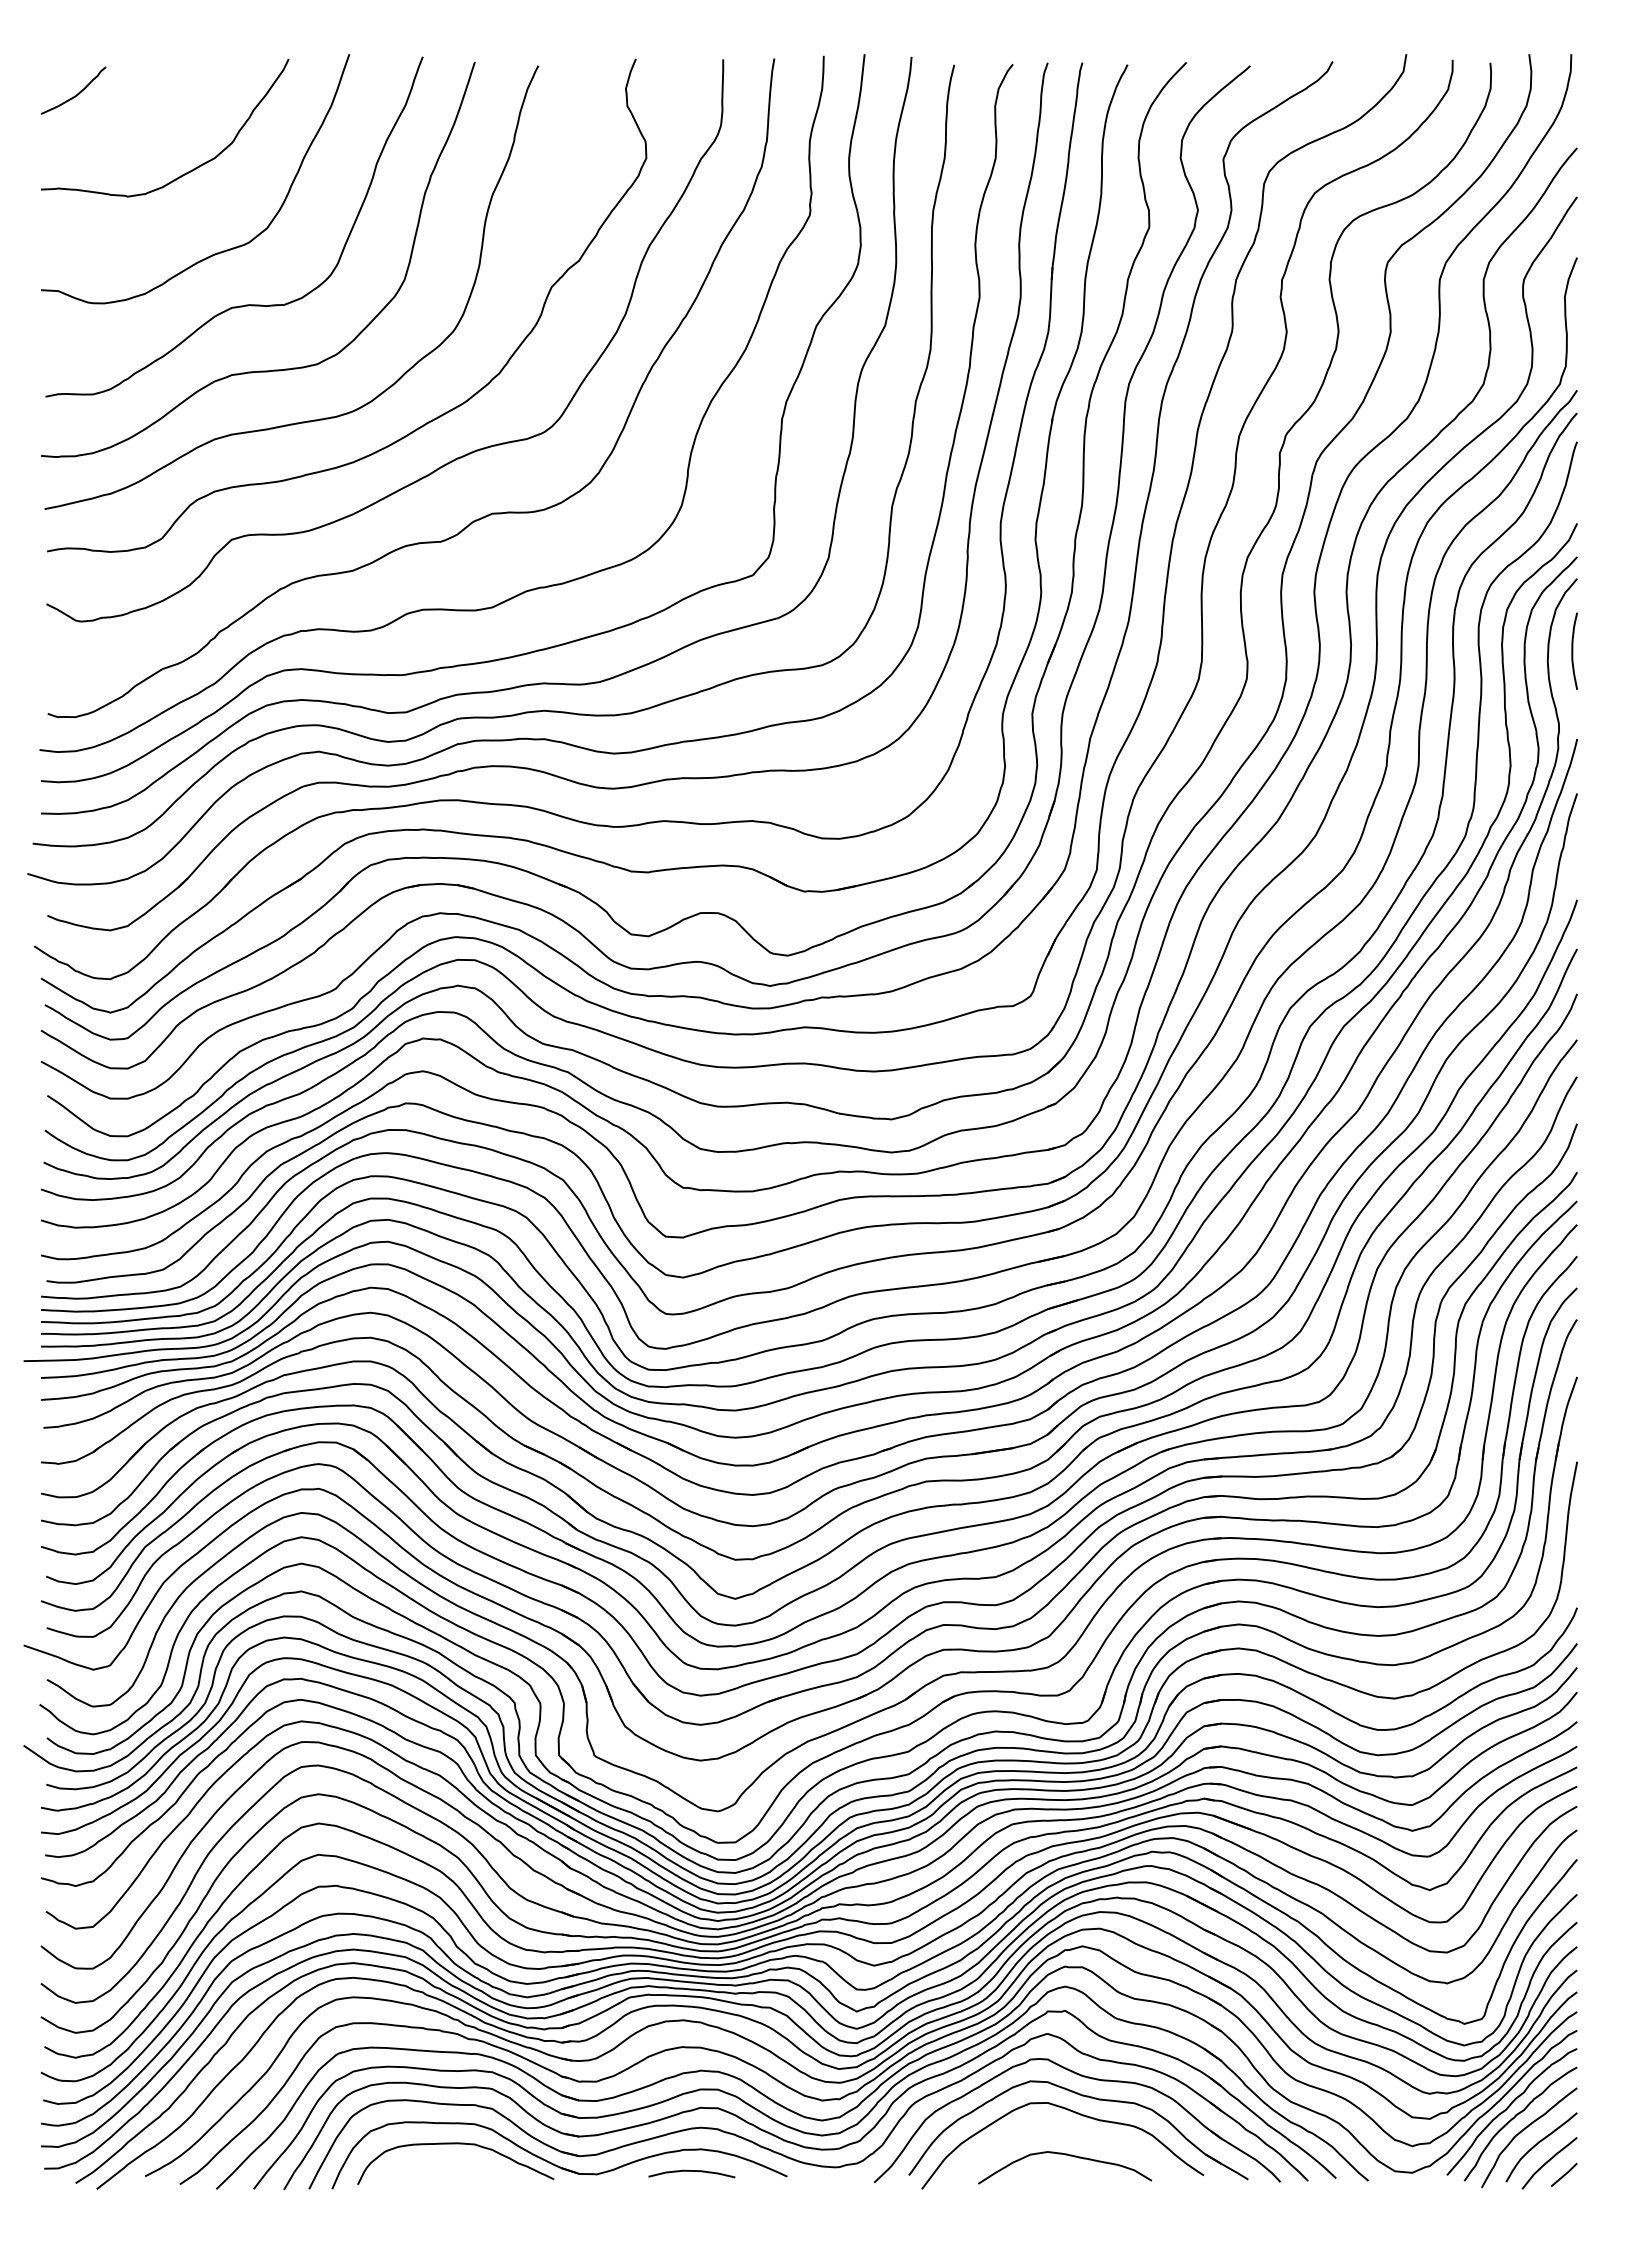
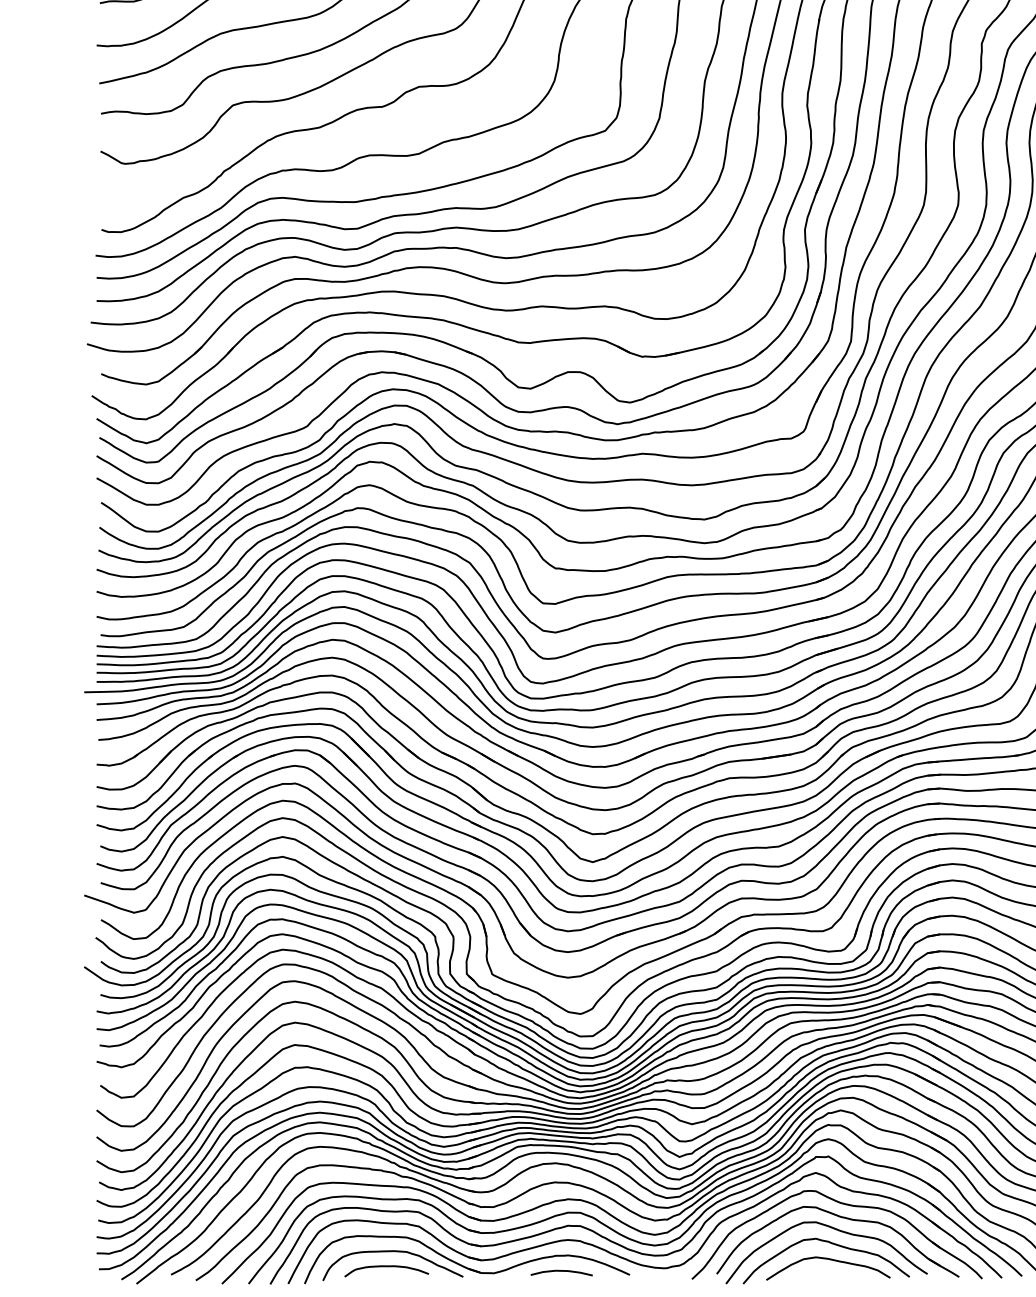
curve: (1070, 2133) -> (832, 1244), added
curve: (446, 2165) -> (386, 1266), added

